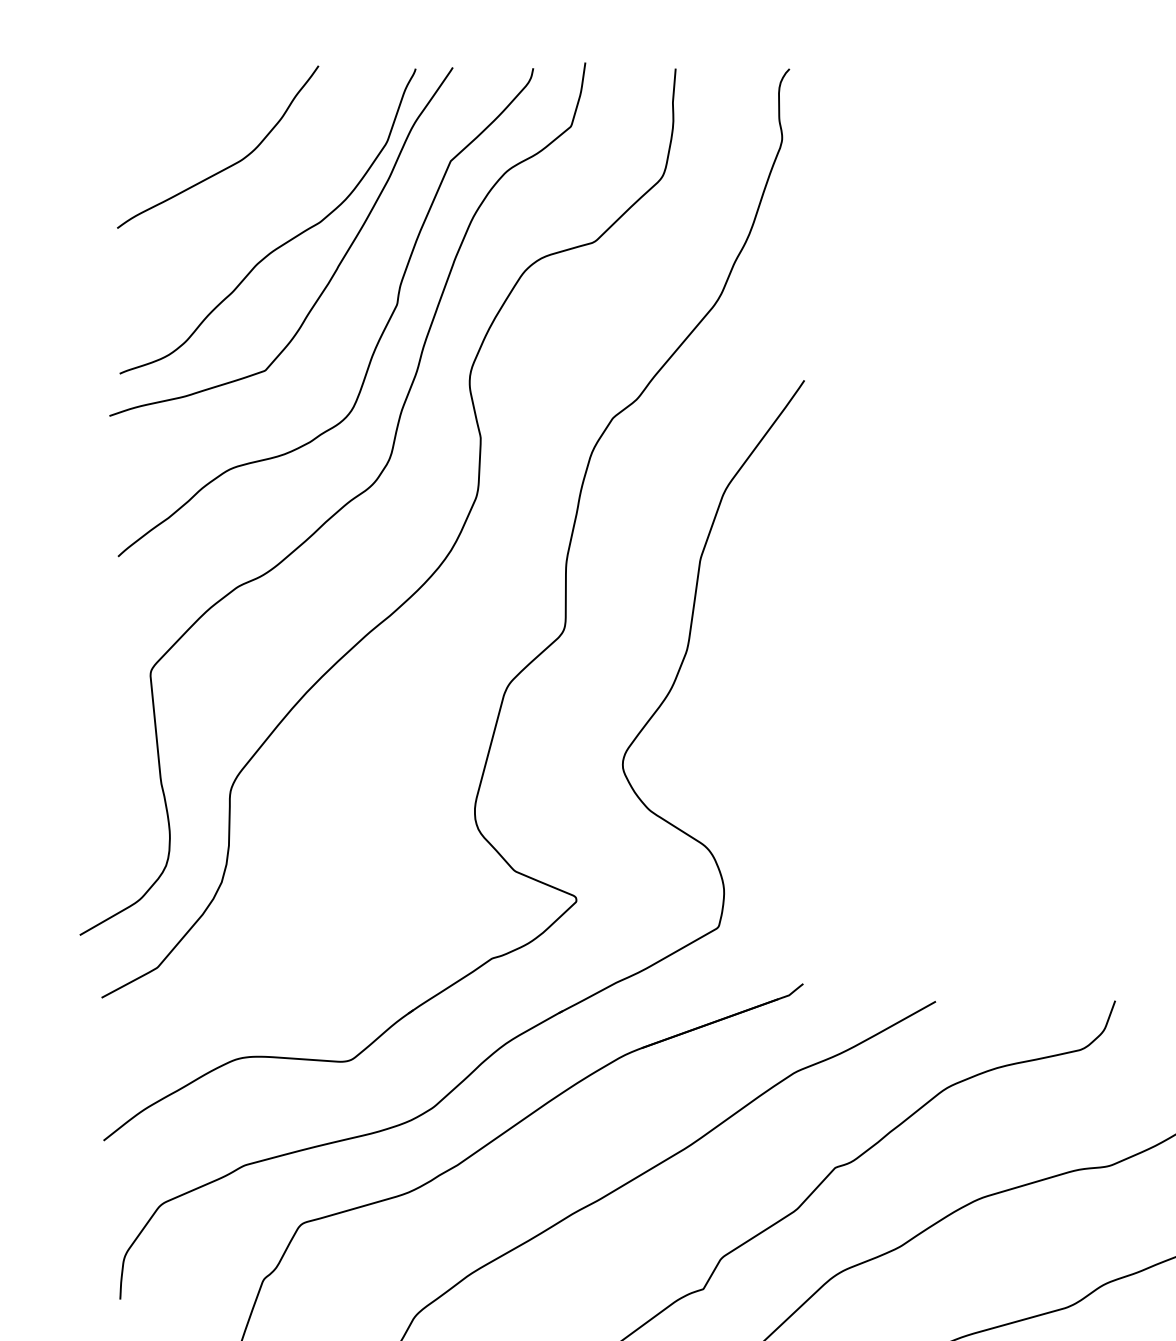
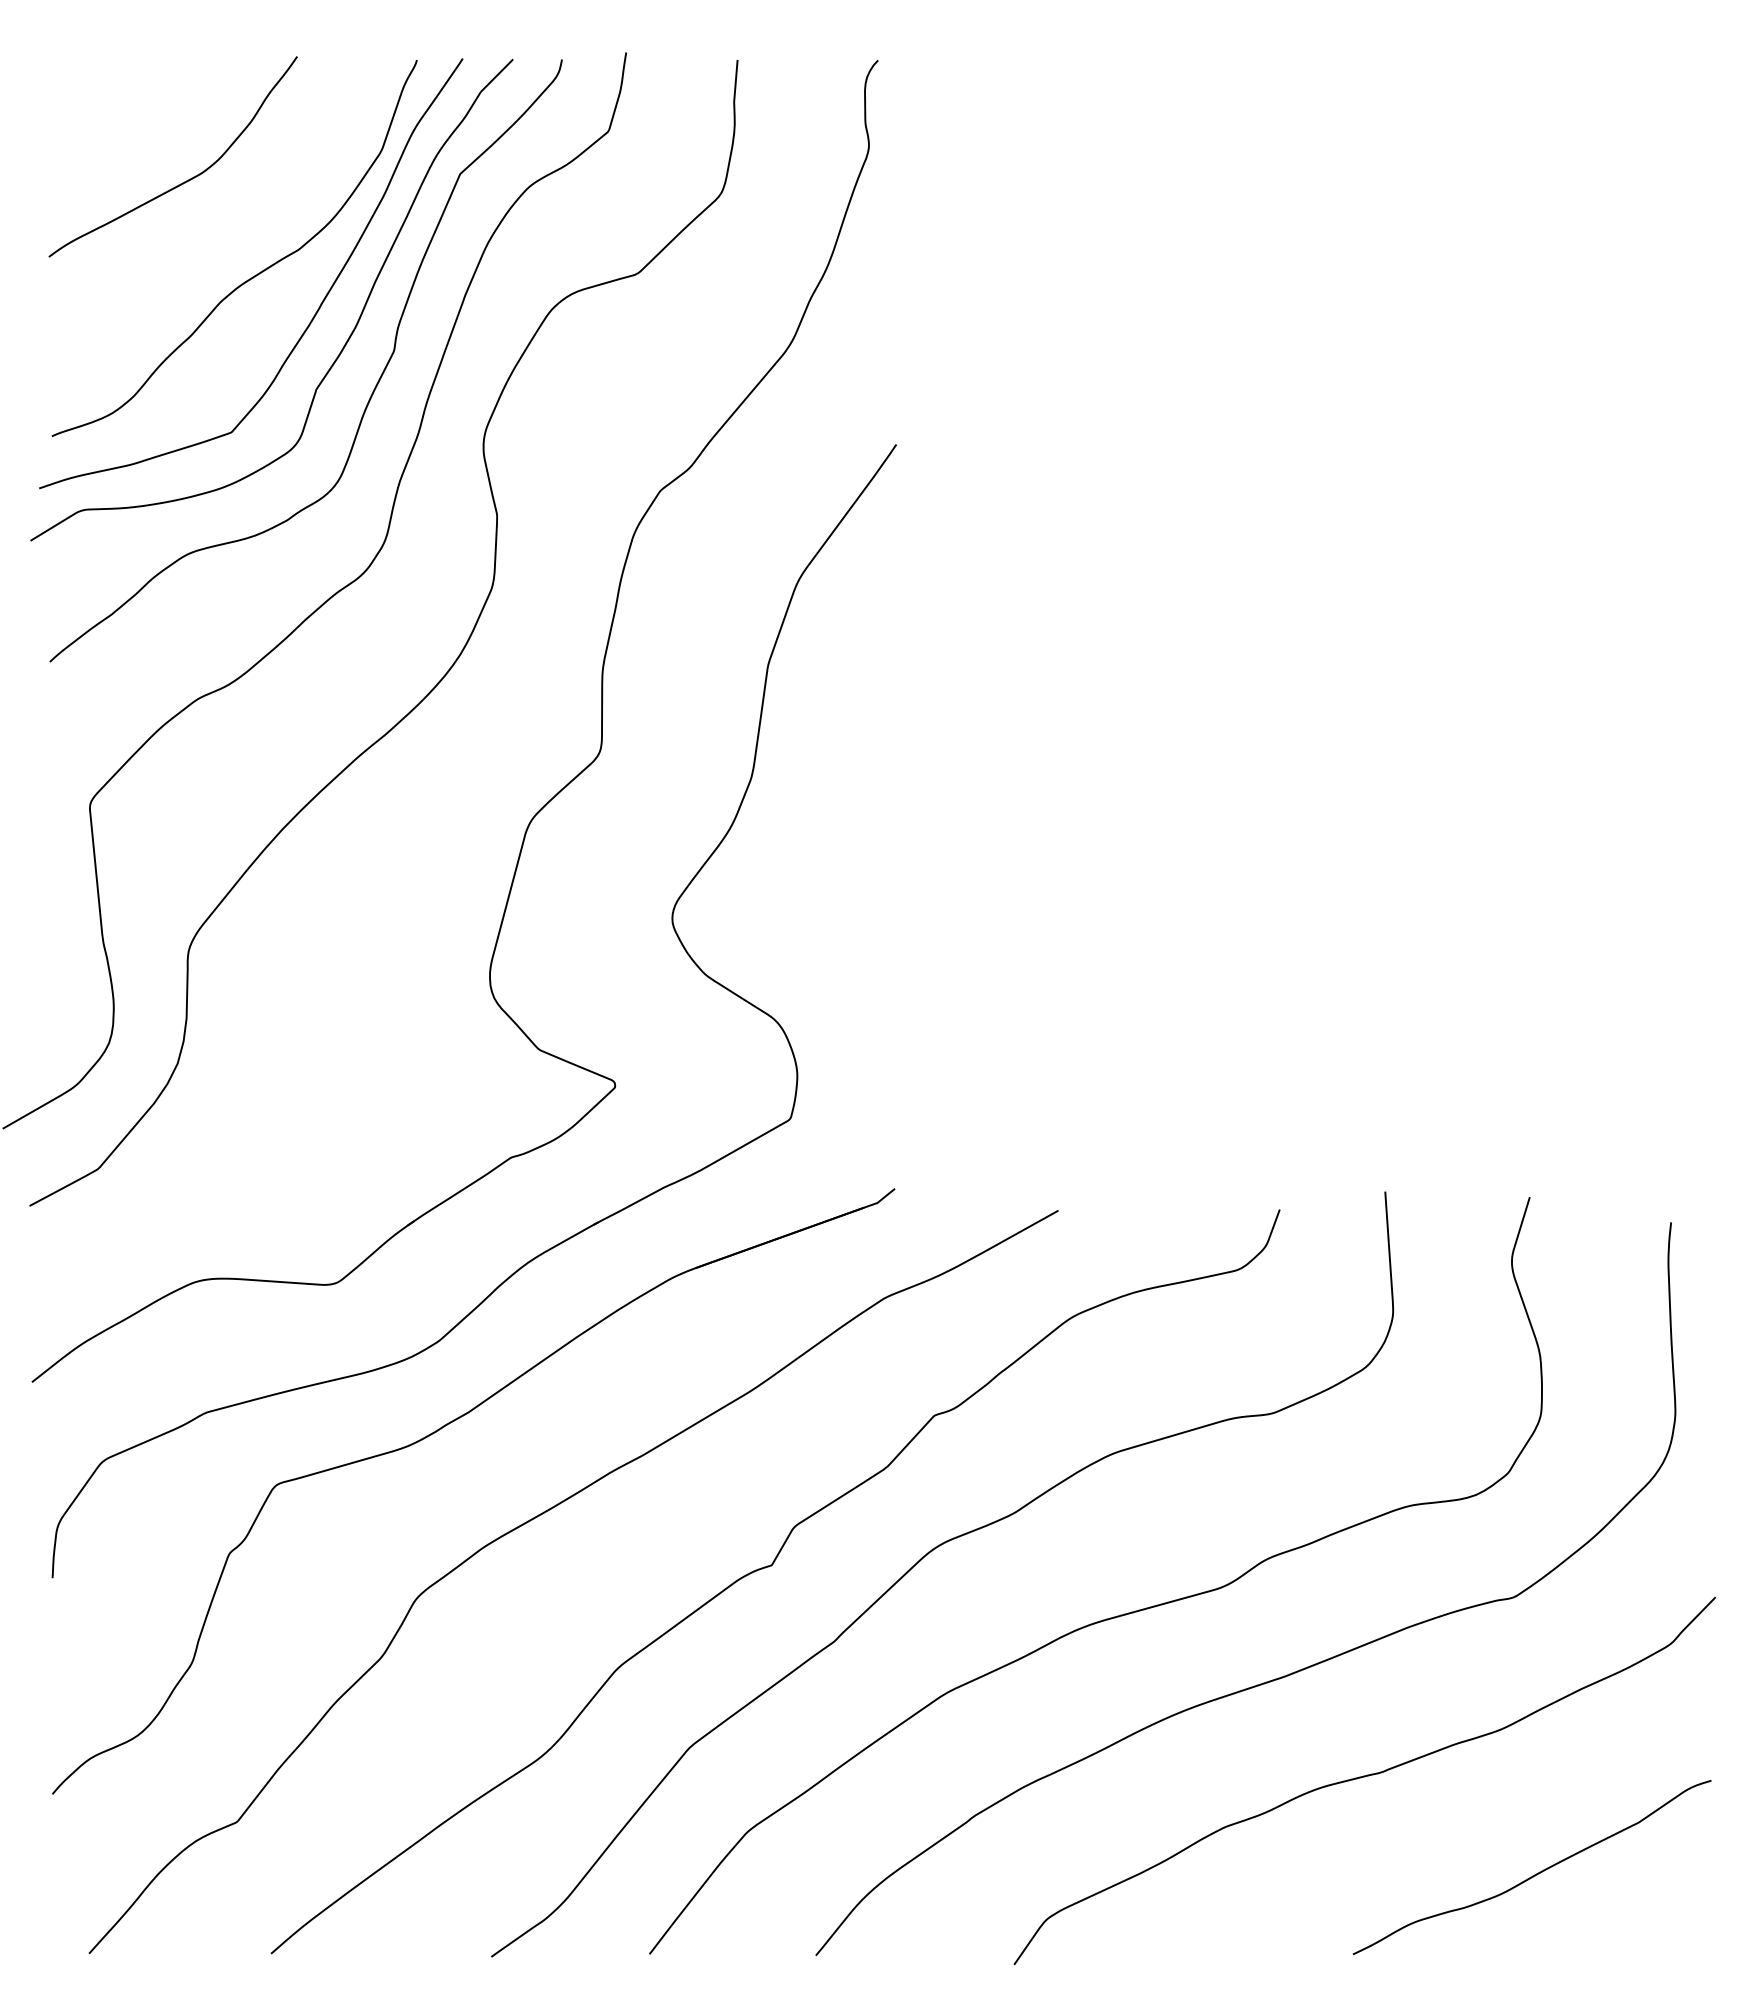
curve: (358, 296) -> (346, 340), added

